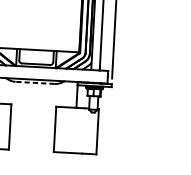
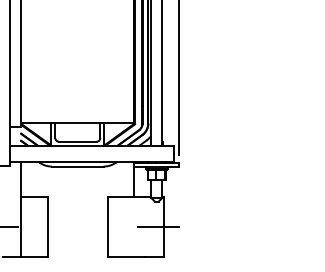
line: (34, 82) -> (77, 166), dashed -> solid
line: (93, 131) -> (158, 226), added

